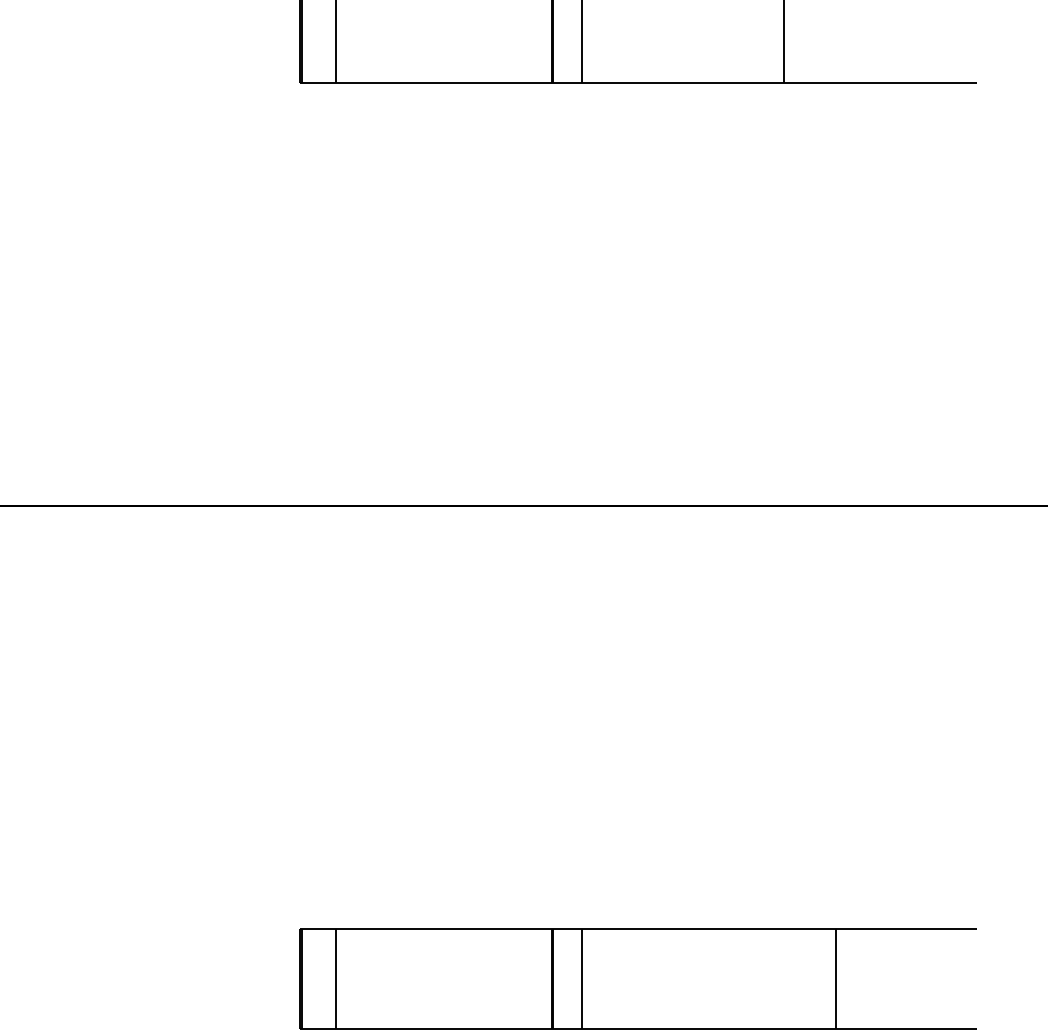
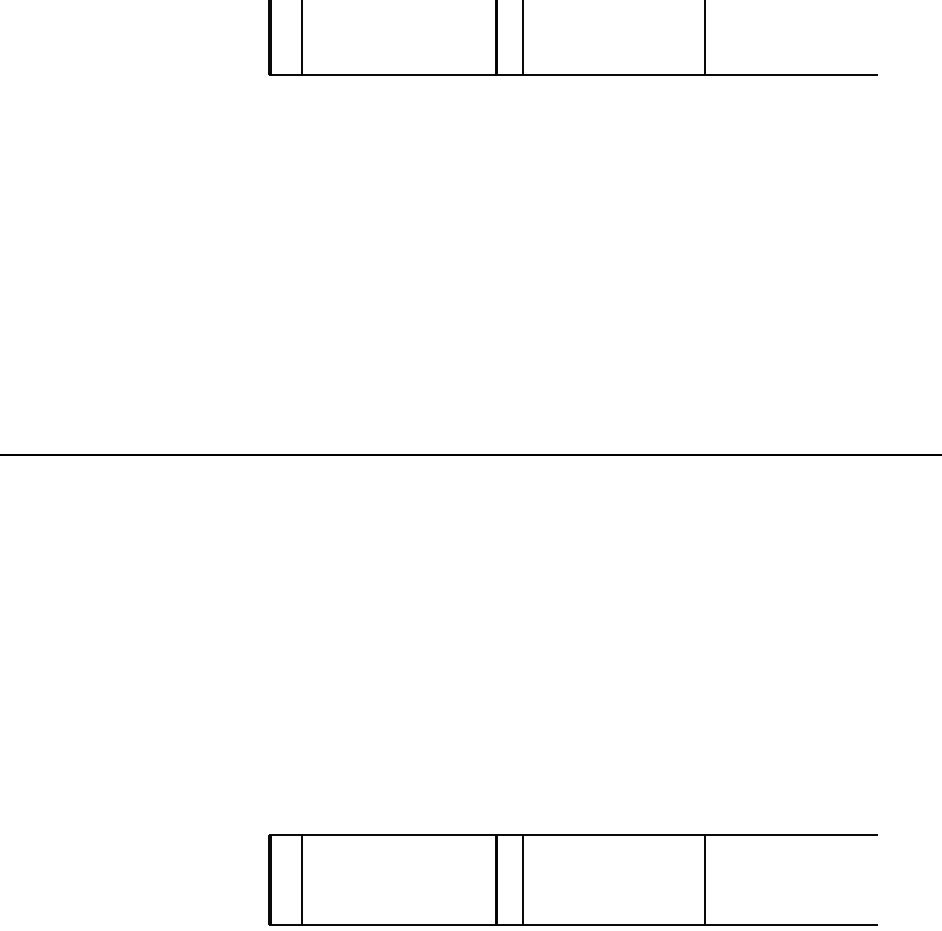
line: (836, 978) -> (705, 879), moved

